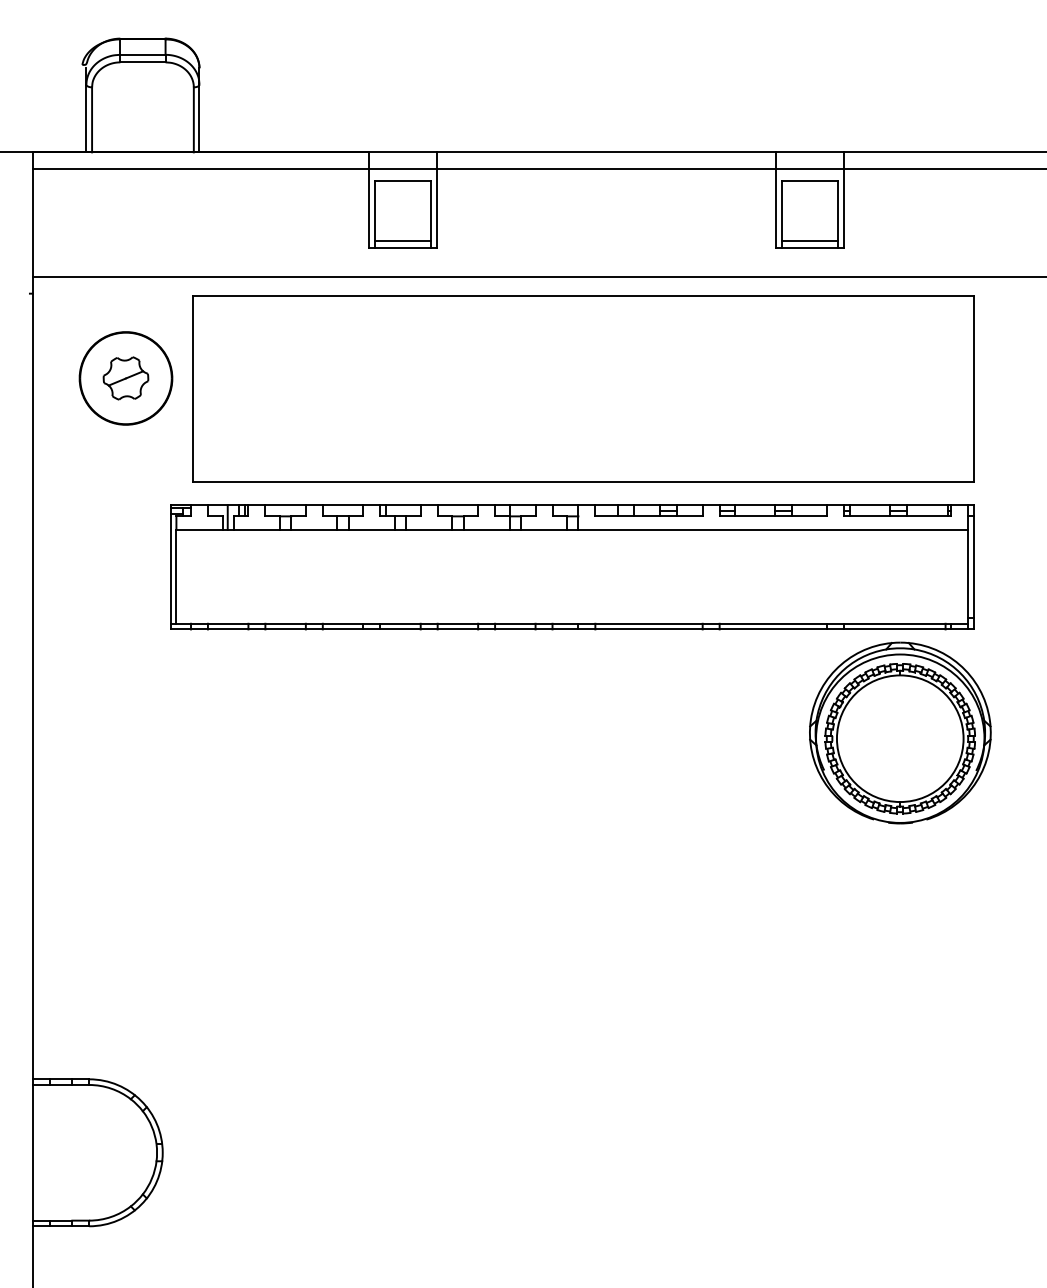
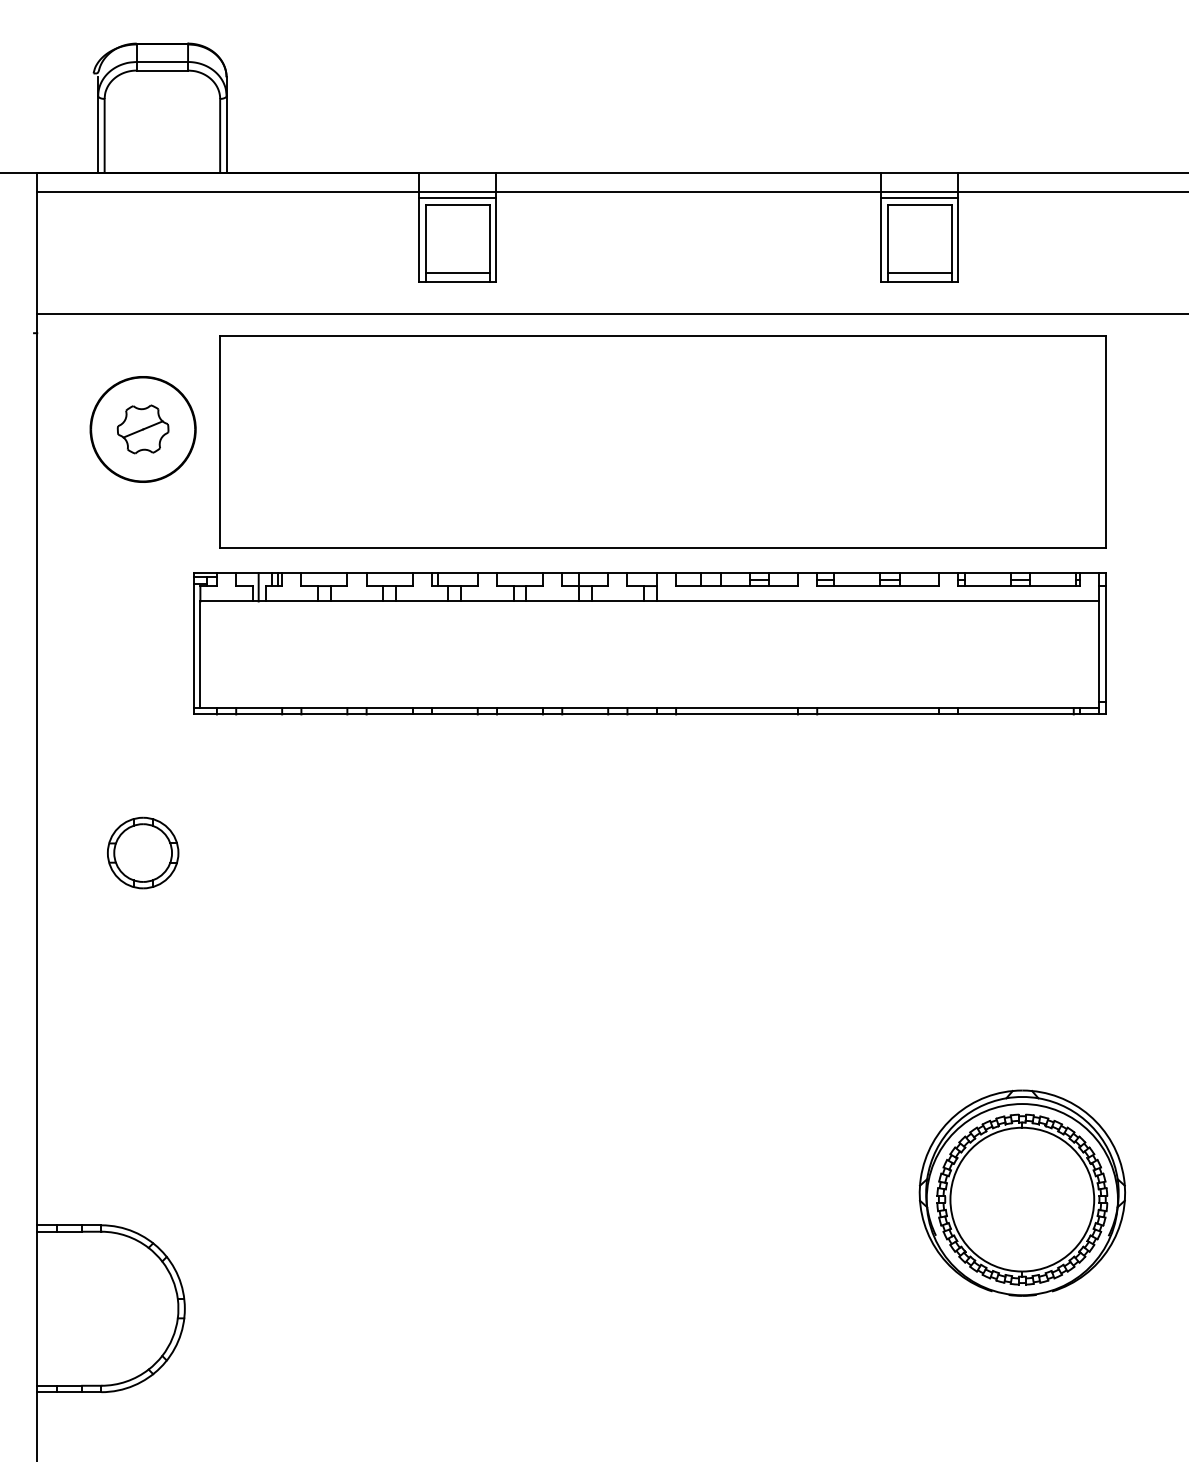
line: (402, 174) -> (457, 197), added
line: (809, 174) -> (919, 197), added
part: (900, 732) -> (1022, 1192), moved
part: (125, 751) -> (142, 853), added

